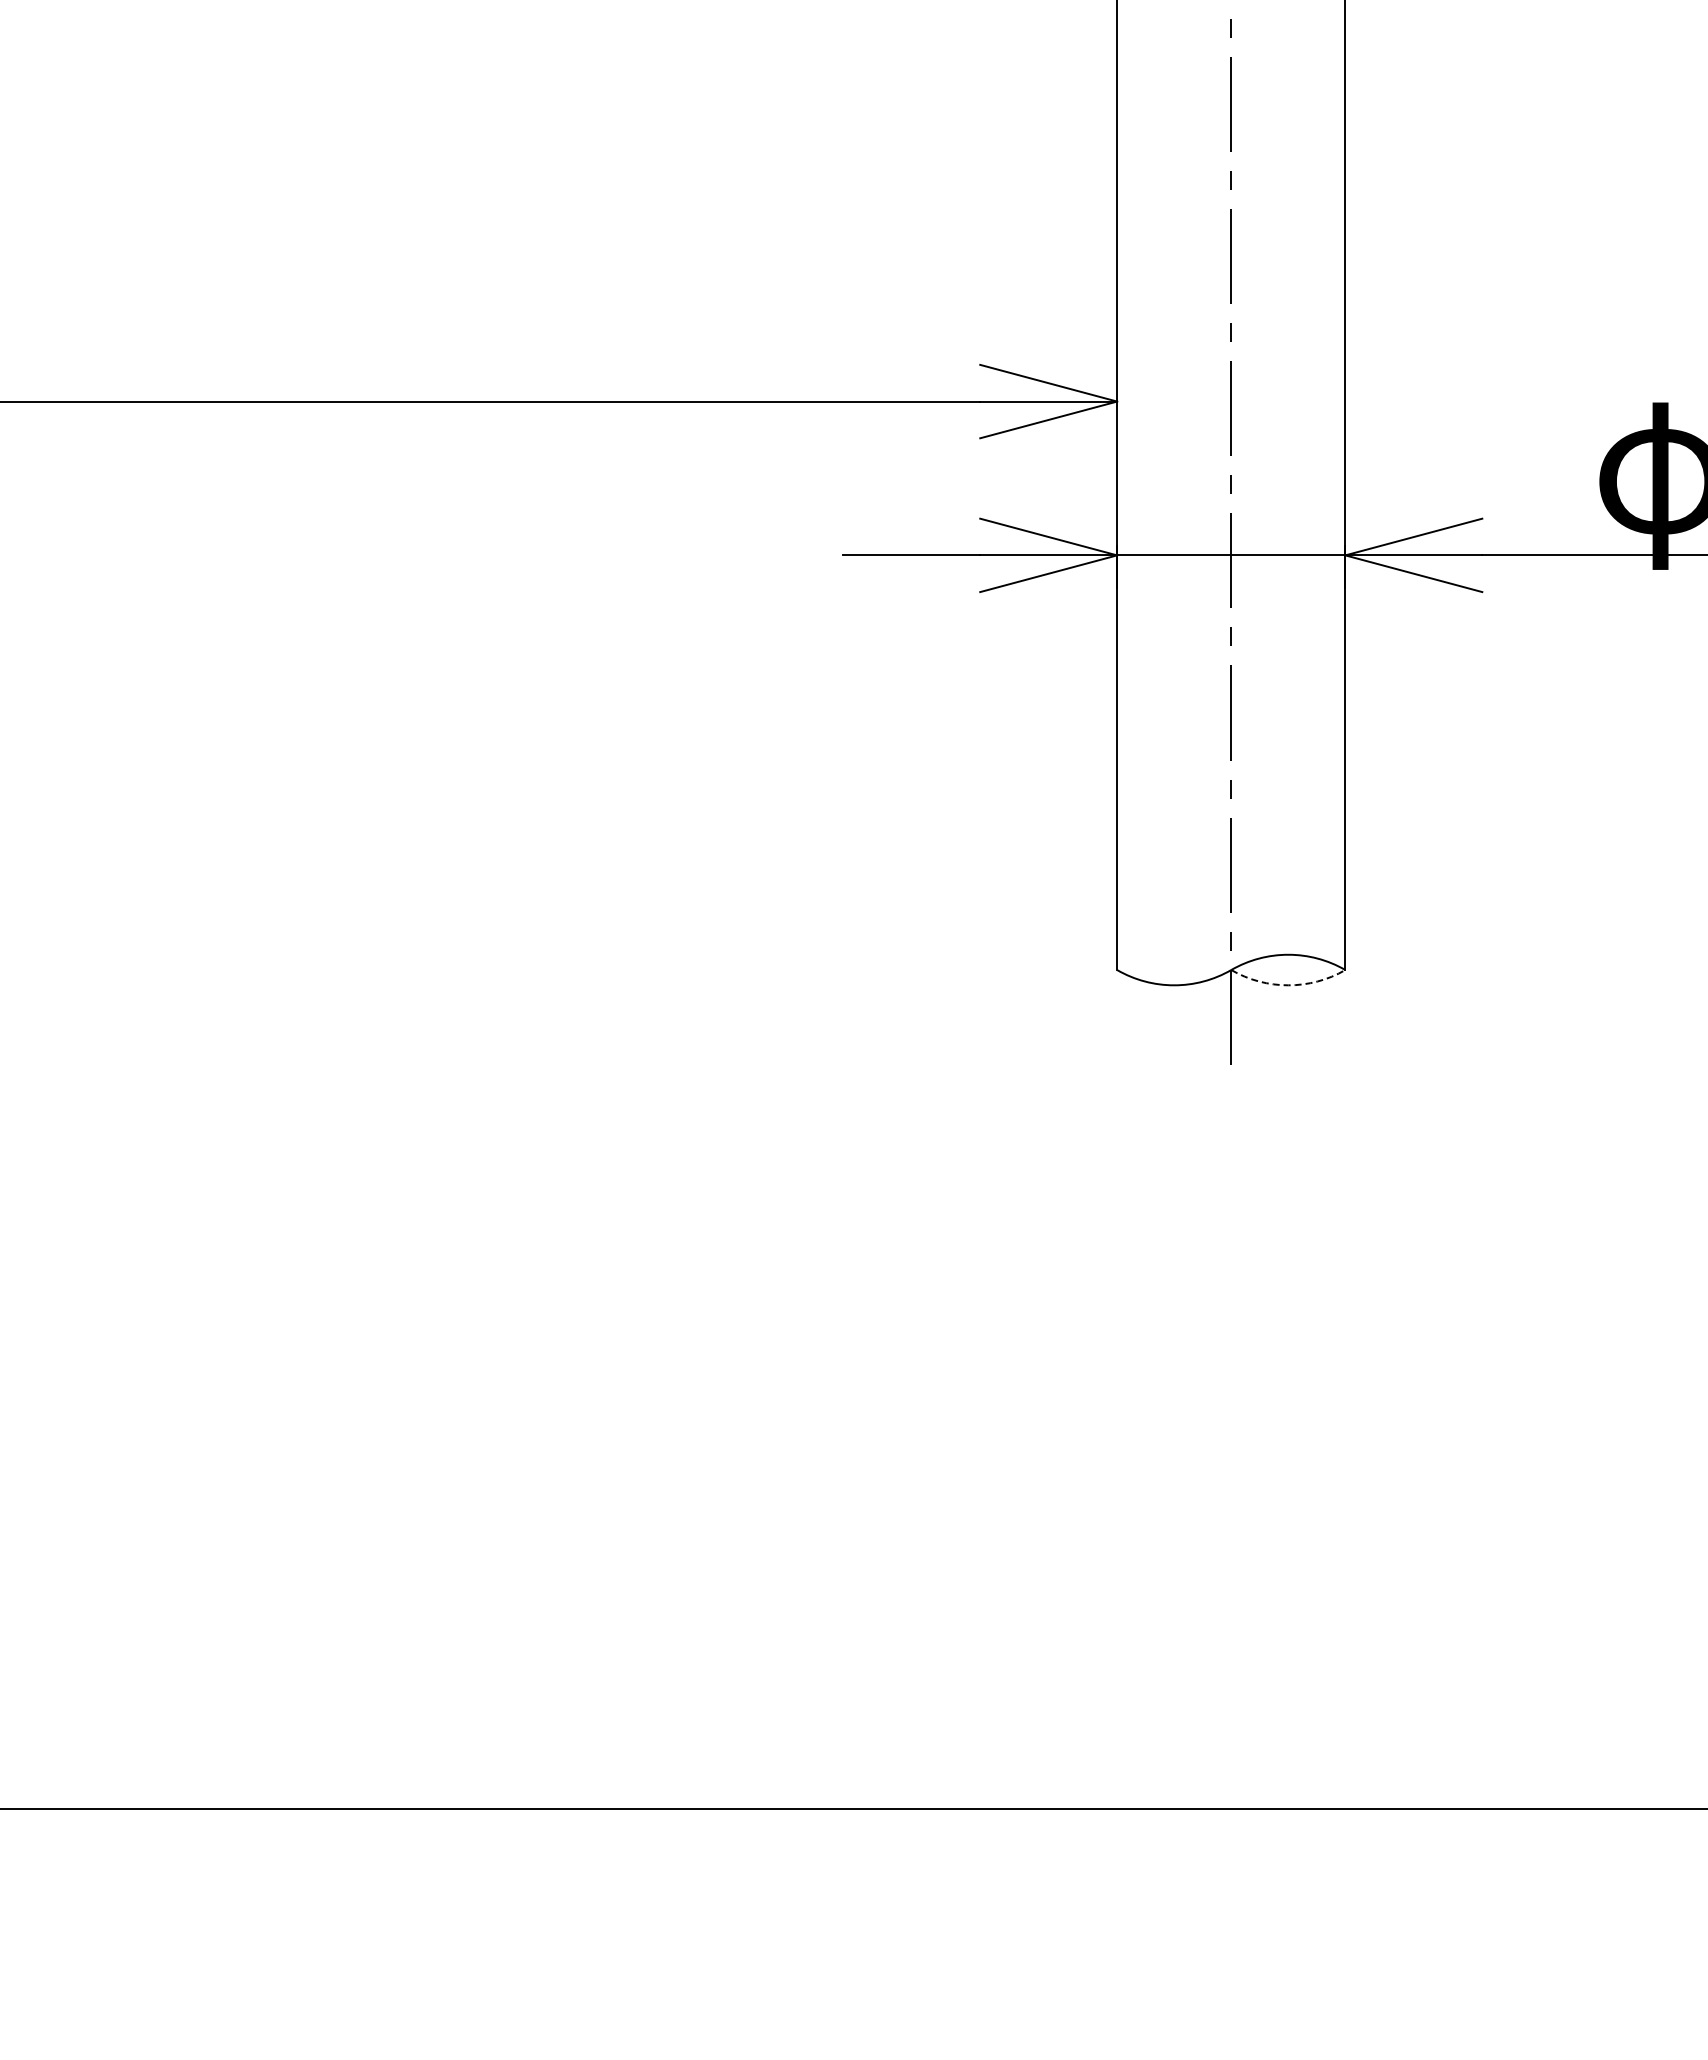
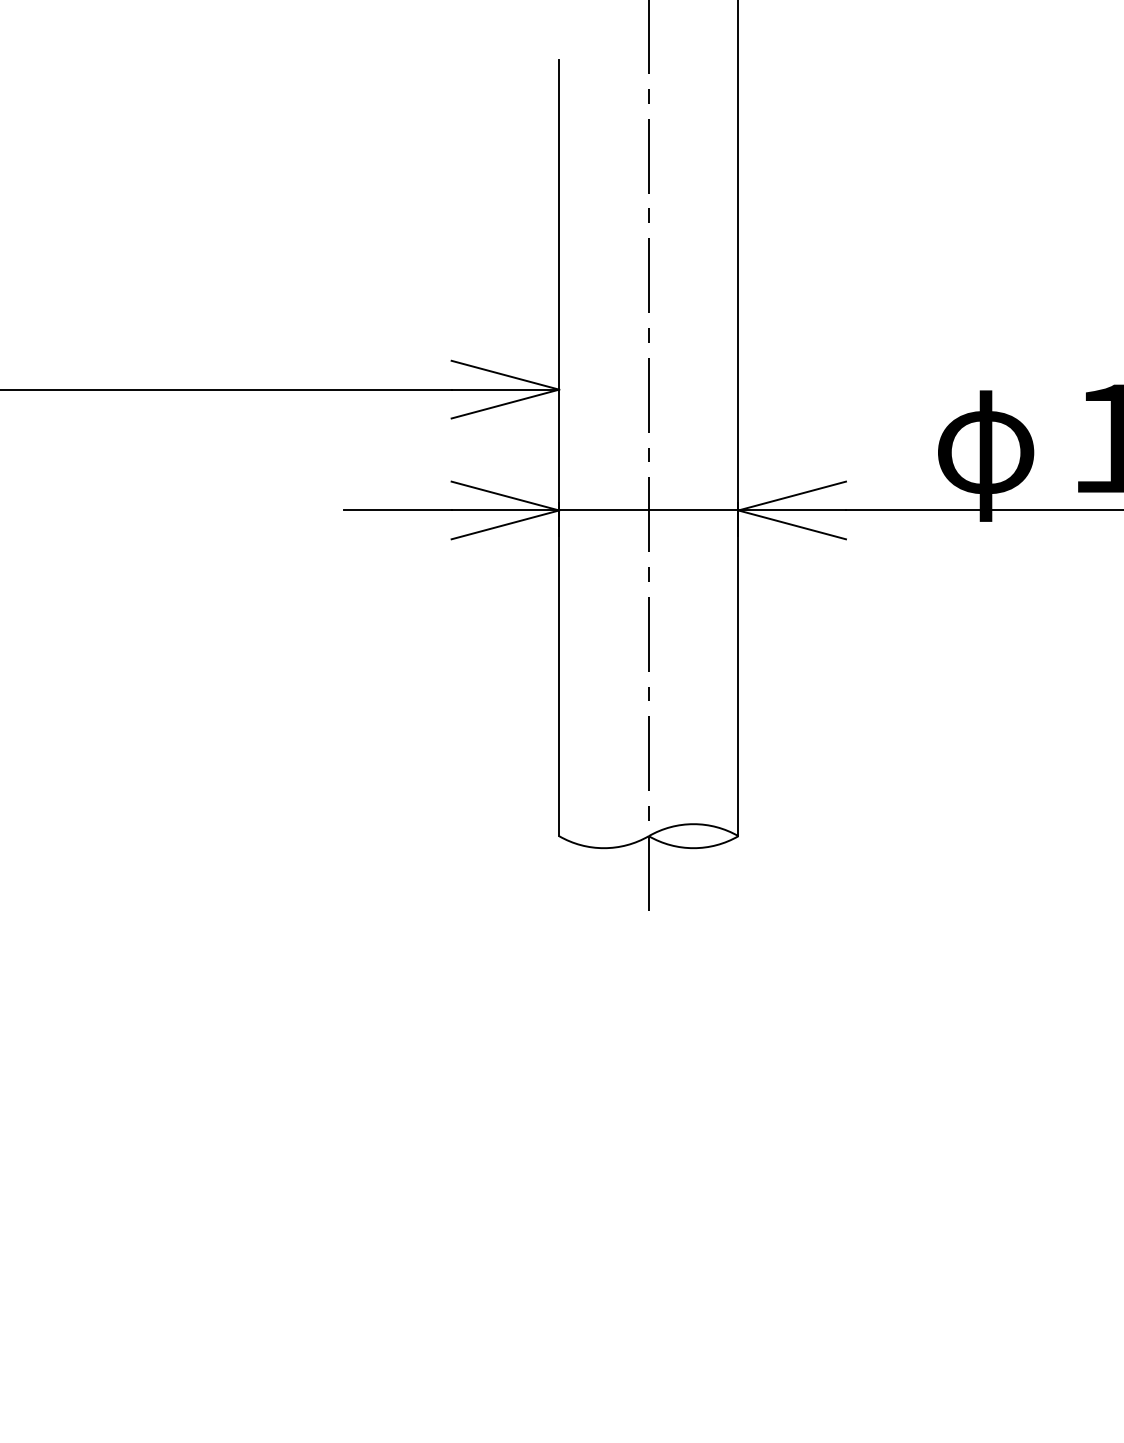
arc: (1288, 985) -> (693, 848), dashed -> solid

